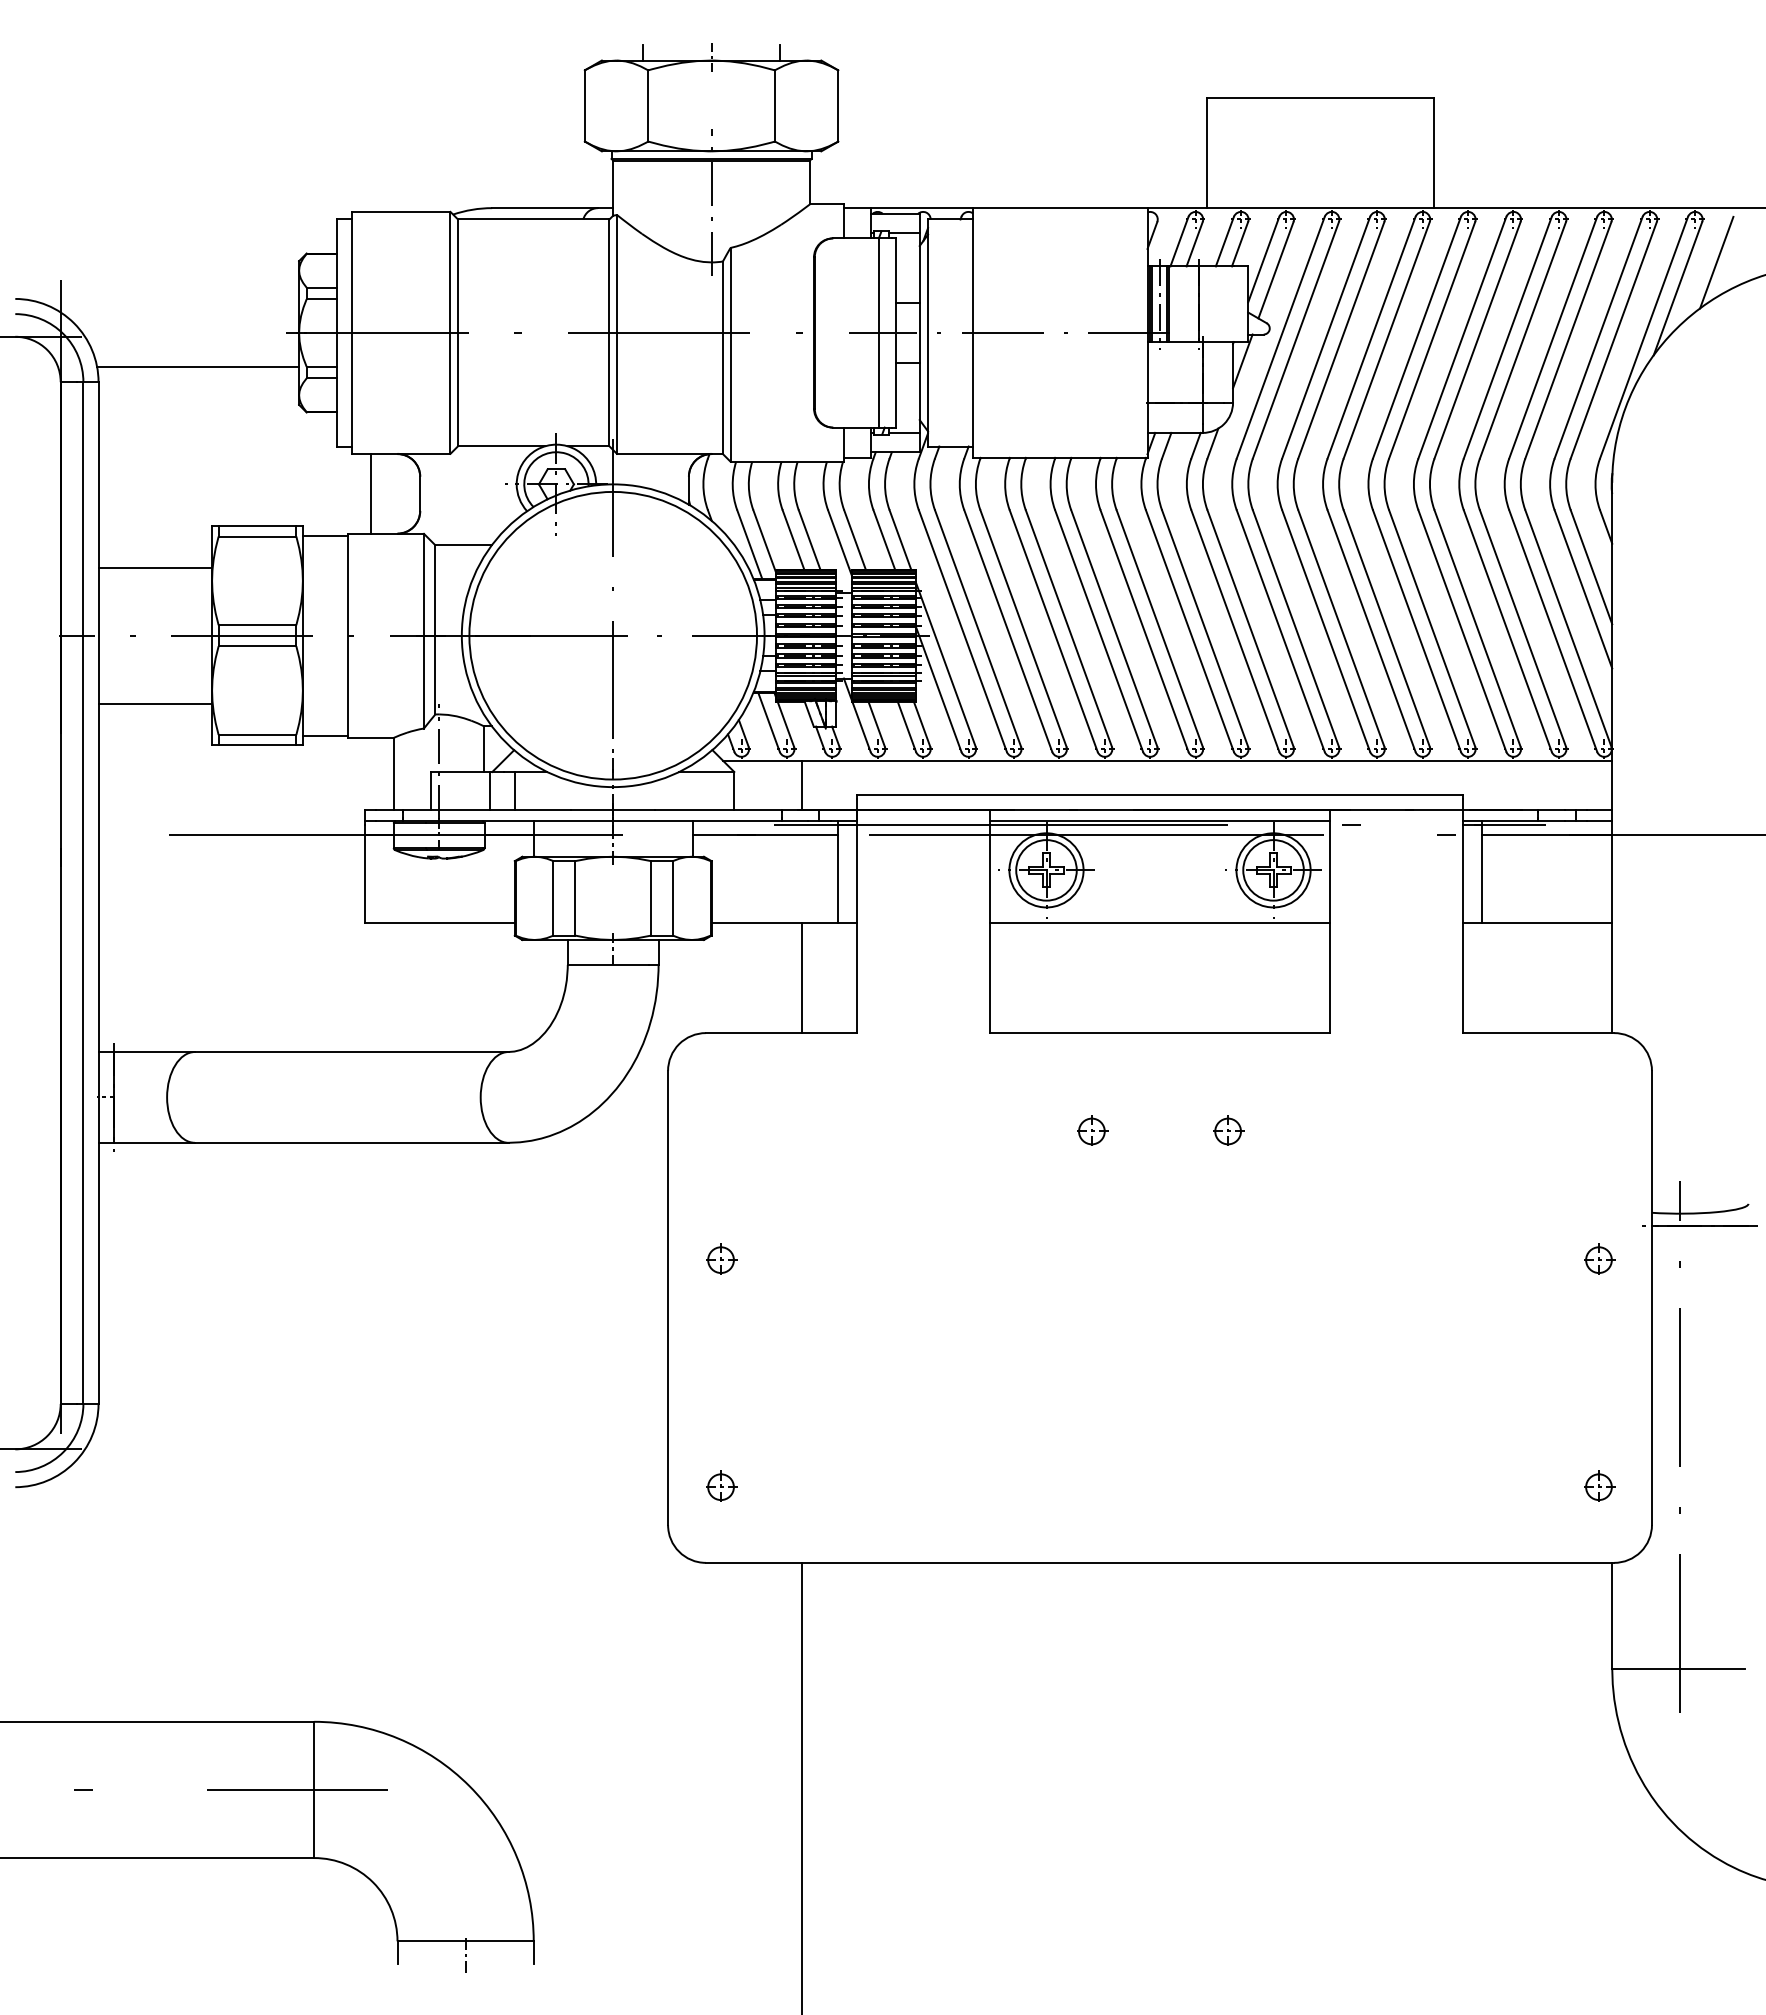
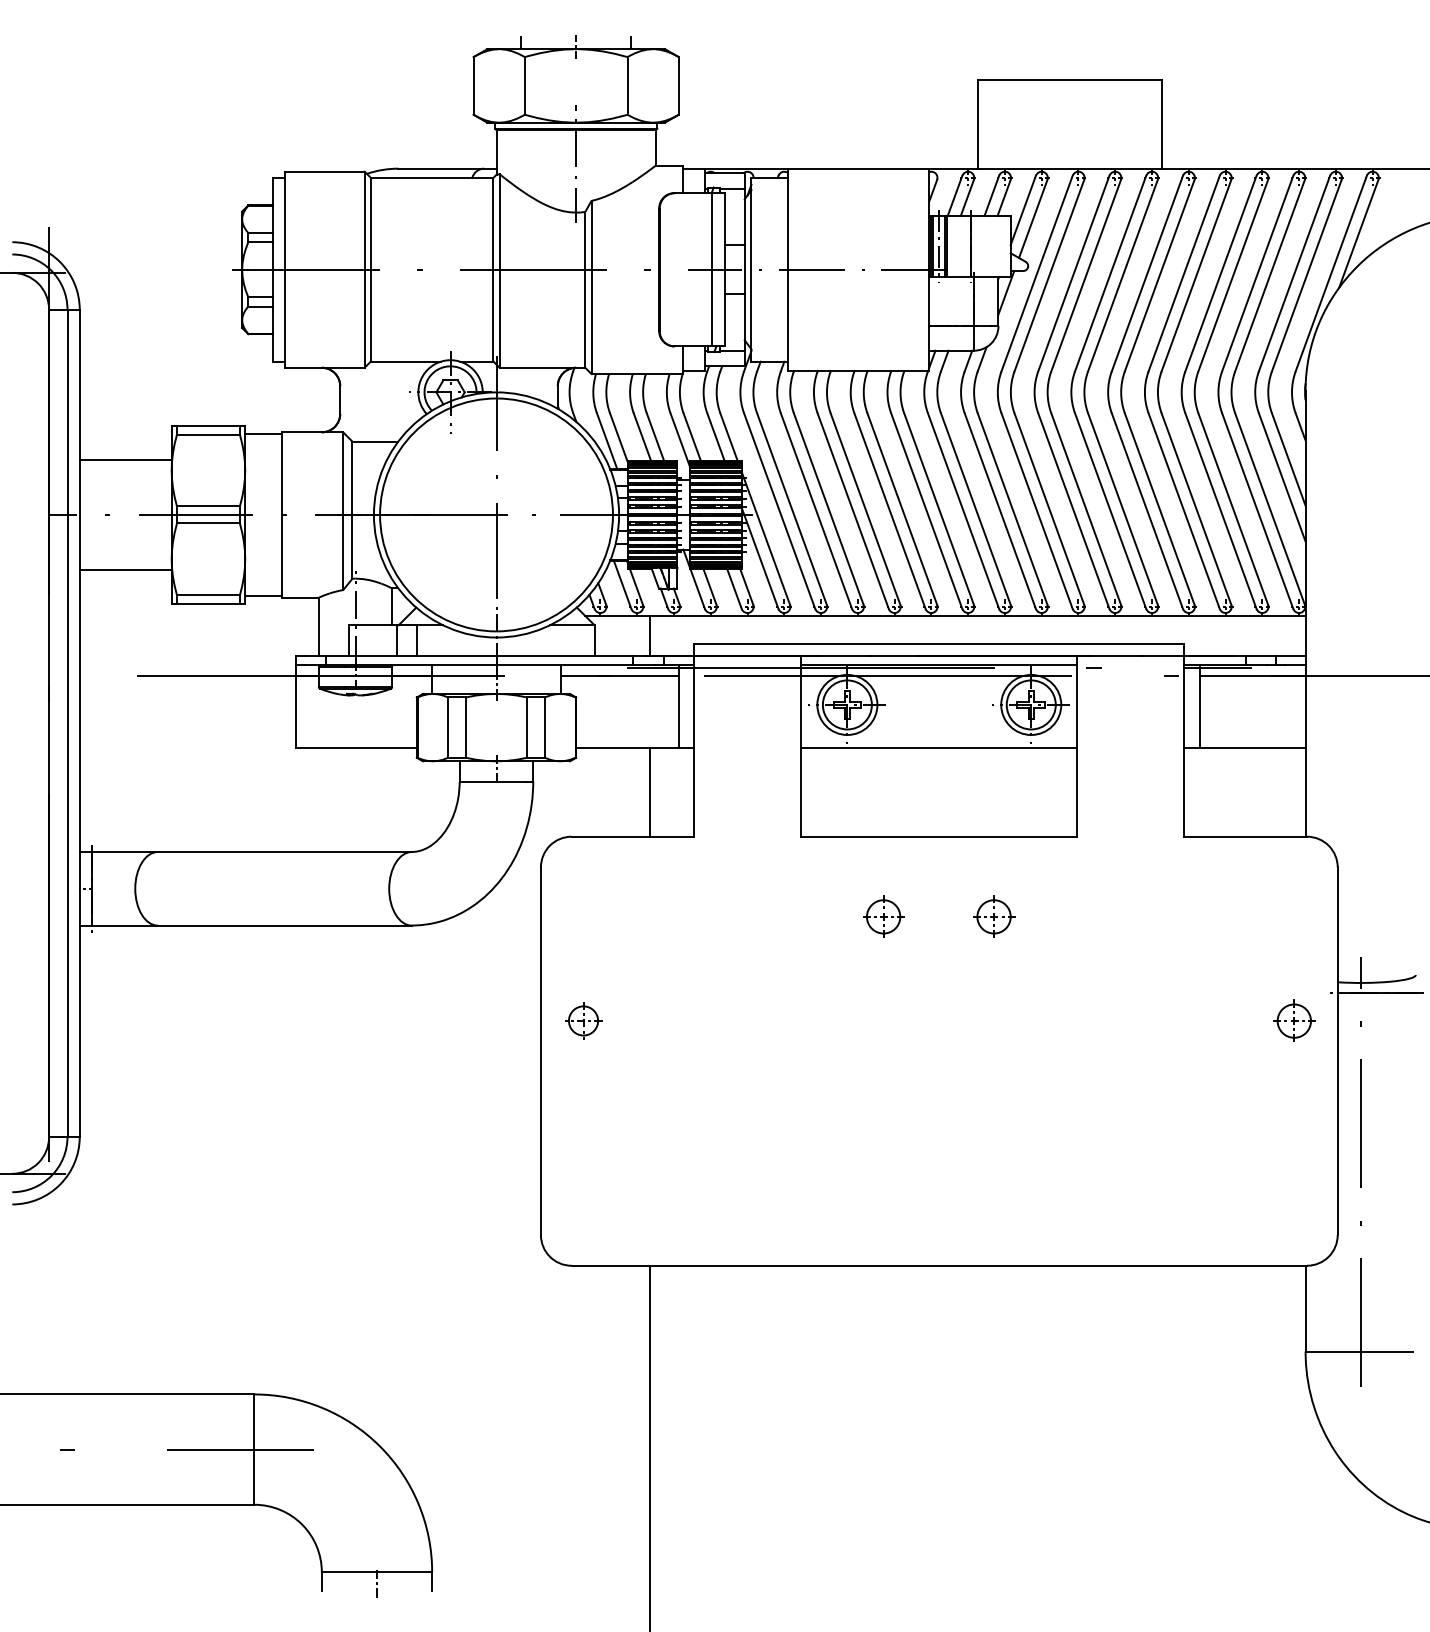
line: (1716, 262) -> (1389, 212), removed
line: (198, 367) -> (160, 297), removed
line: (371, 493) -> (300, 399), removed
part: (1092, 1130) -> (884, 915), size x1.6
part: (1228, 1130) -> (994, 915), size x1.6
part: (721, 1258) -> (584, 1019), size x1.4
part: (1599, 1258) -> (1295, 1019), size x1.6
part: (721, 1485) -> (584, 1203), removed
part: (1599, 1485) -> (1295, 1203), removed

